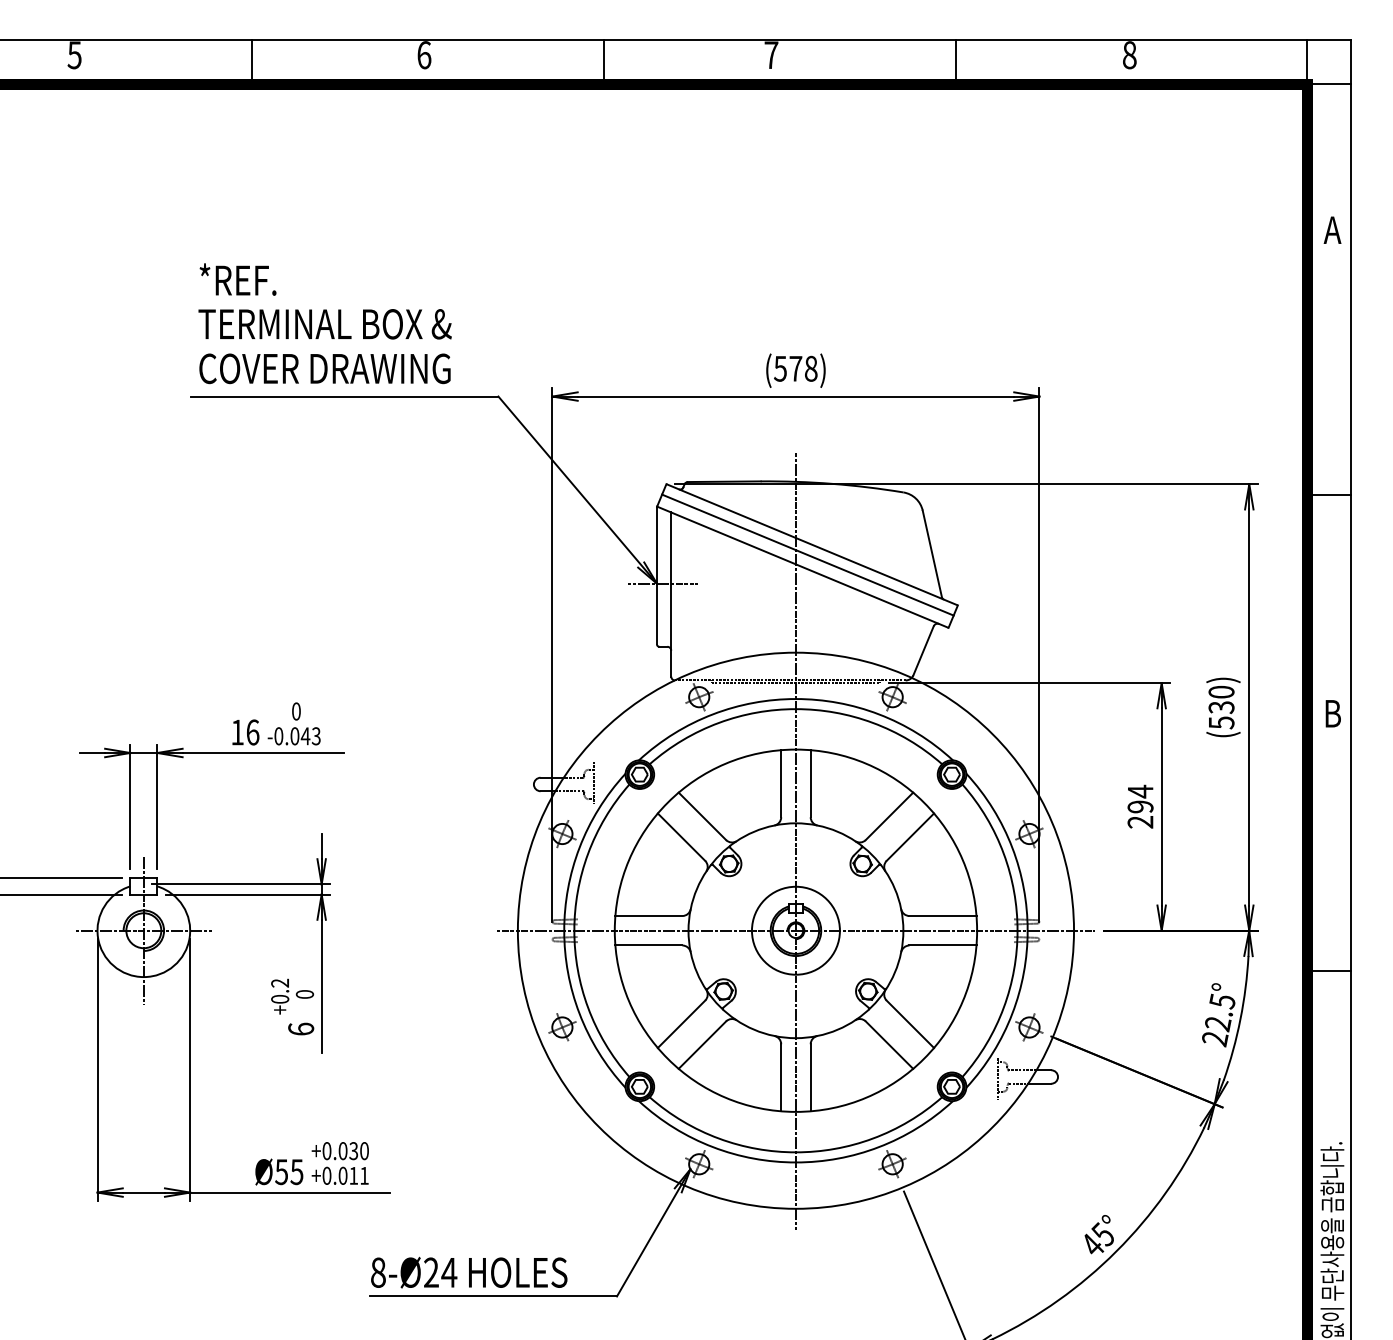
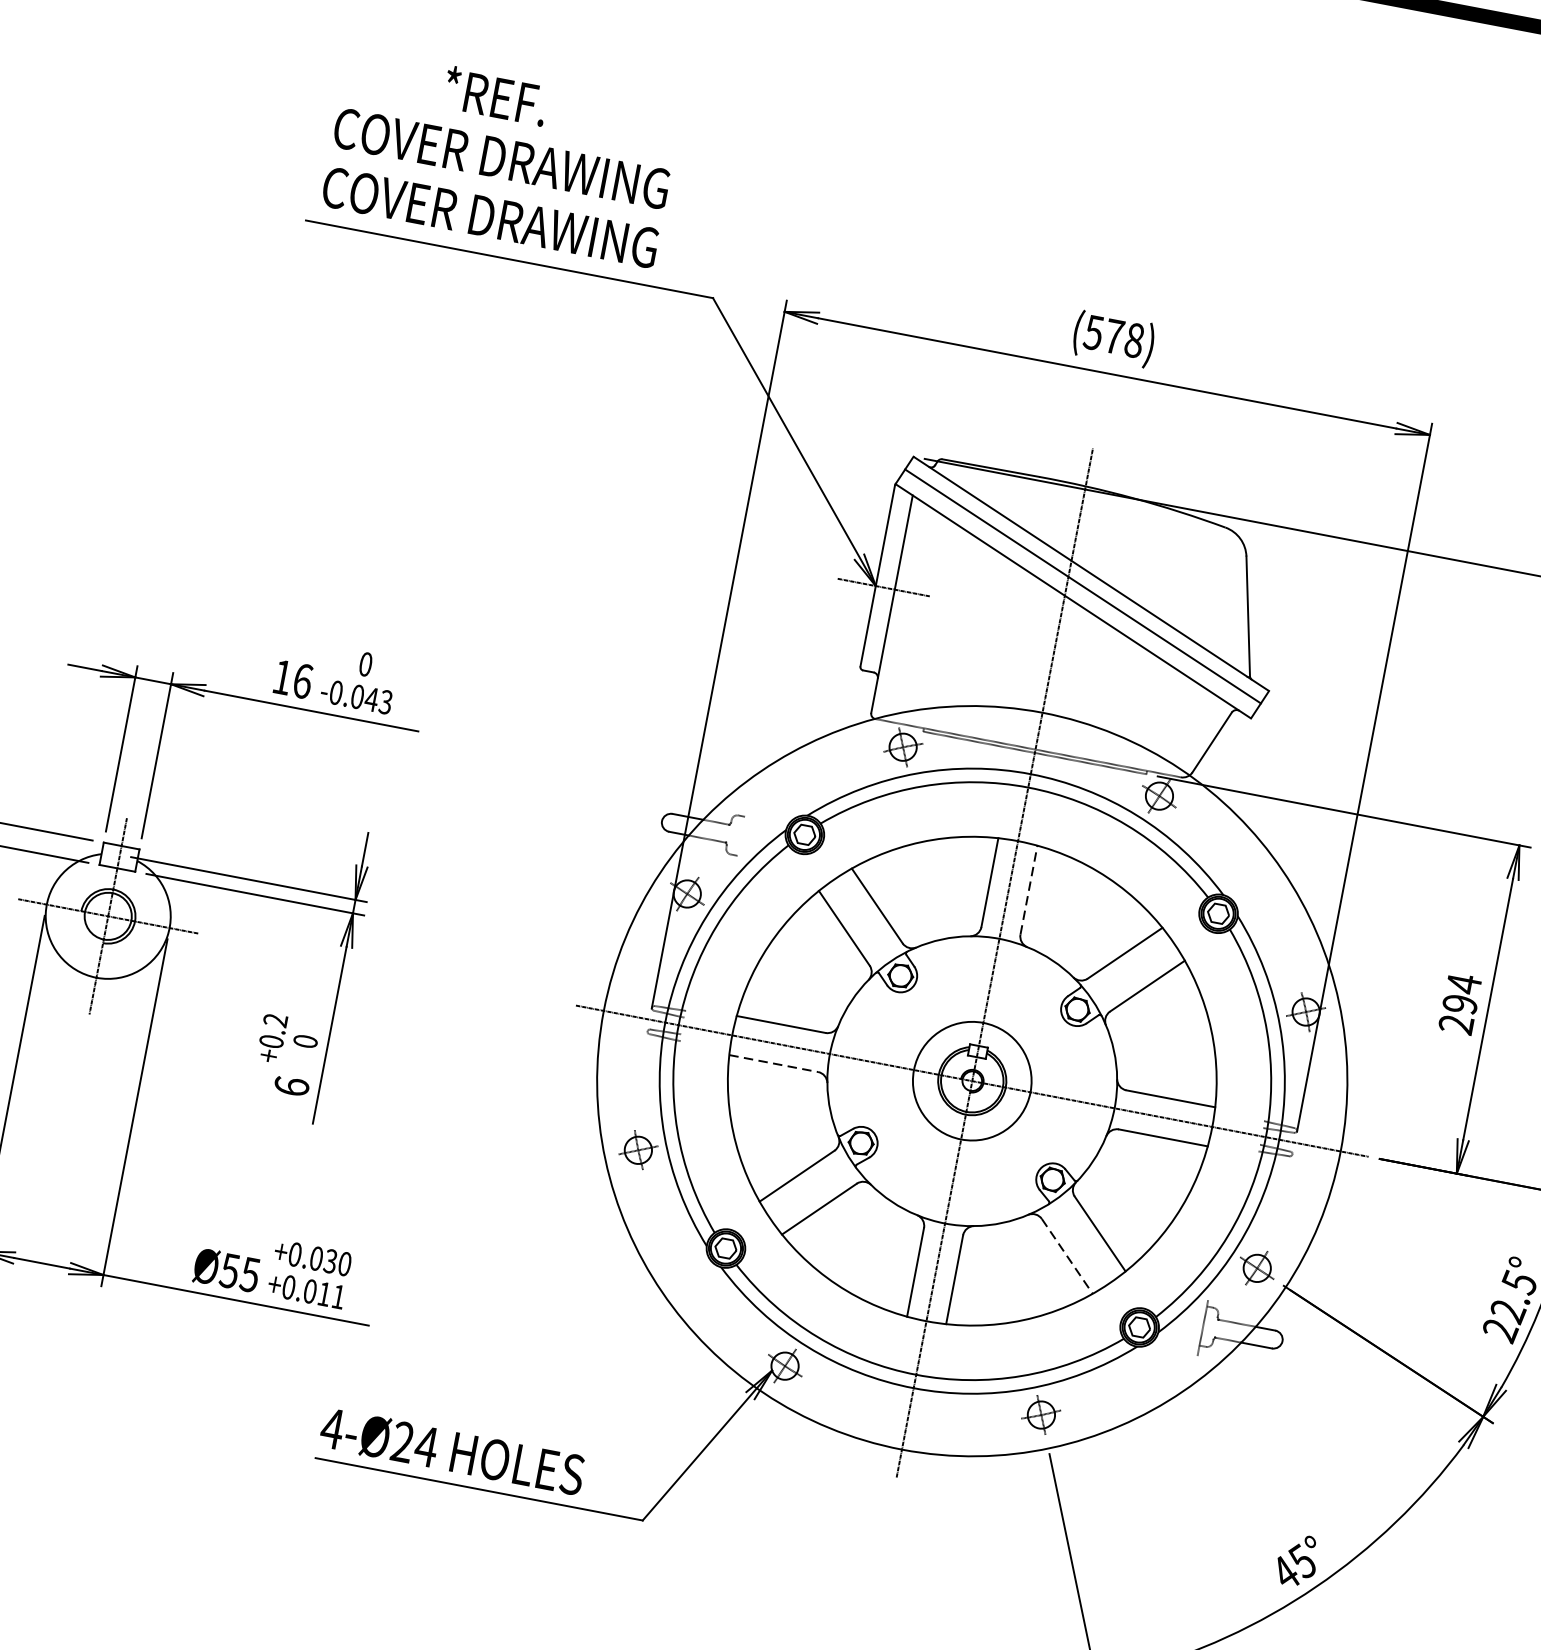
text: (237, 279) -> (494, 95), moved
text: (324, 324) -> (500, 158), TERMINAL BOX & -> COVER DRAWING
line: (593, 782) -> (741, 833), removed
line: (810, 783) -> (1028, 889), solid -> dashed
line: (648, 945) -> (773, 1063), solid -> dashed
line: (889, 1045) -> (1067, 1256), solid -> dashed
text: (378, 1272) -> (332, 1428), 8-Ø24 -> 4-Ø24

